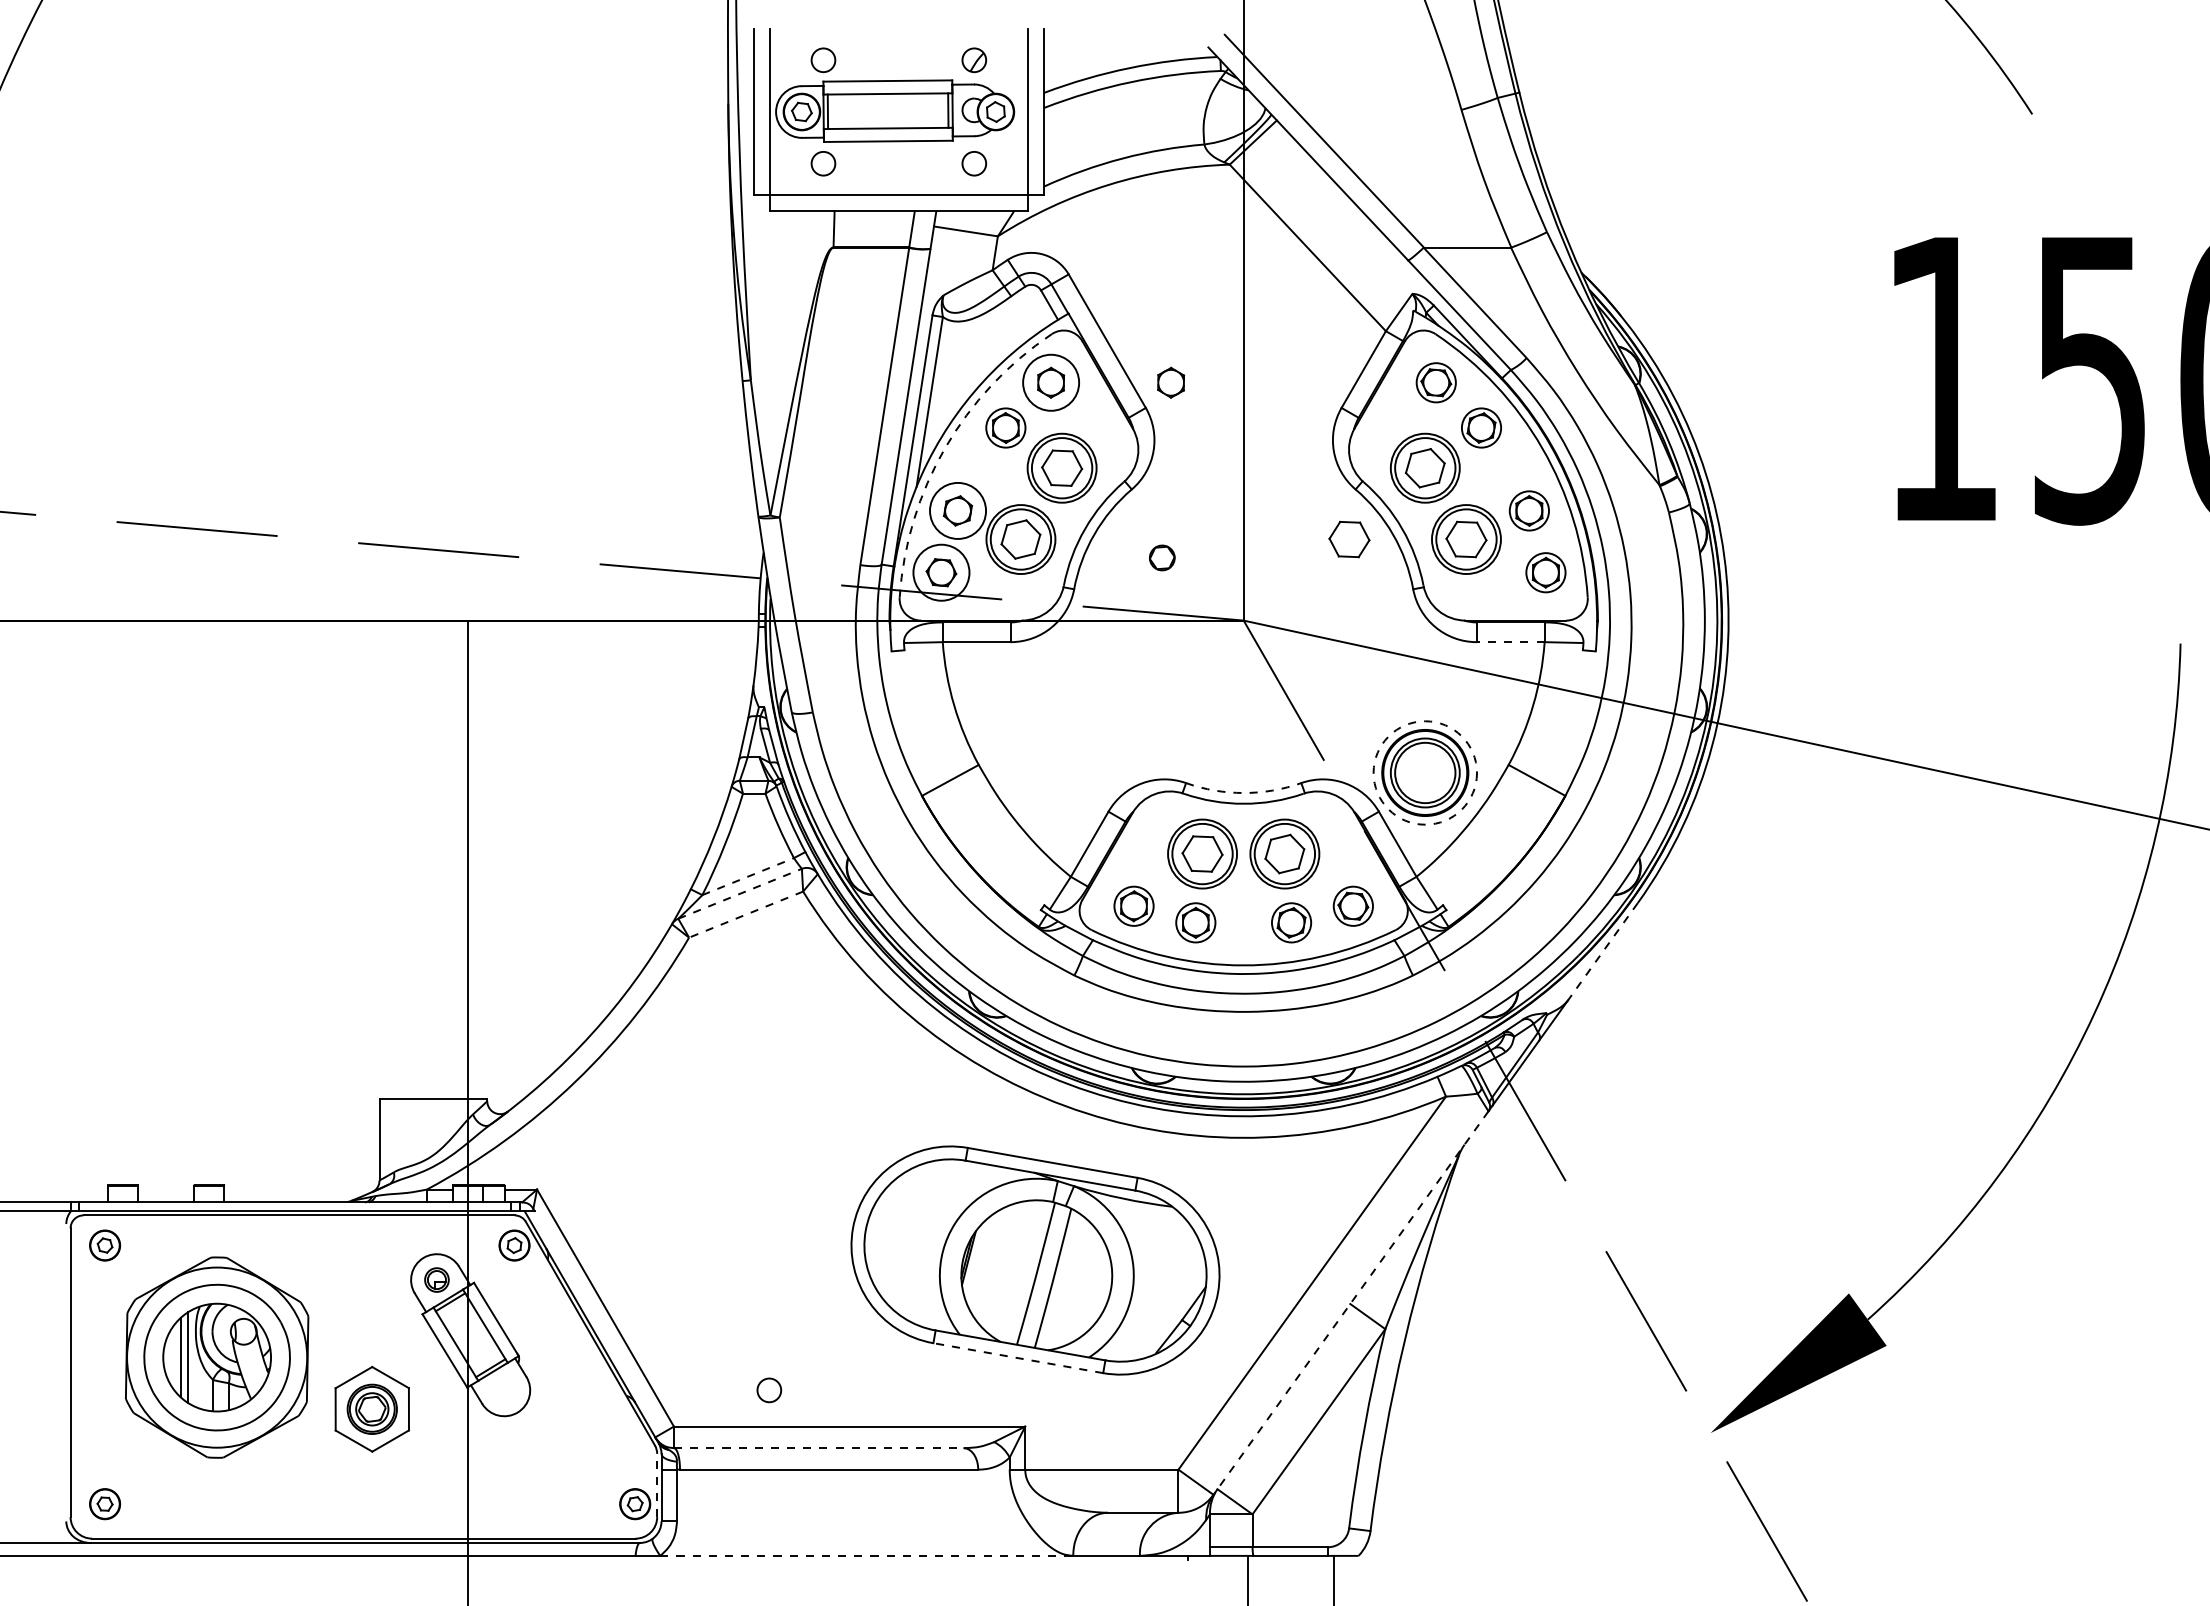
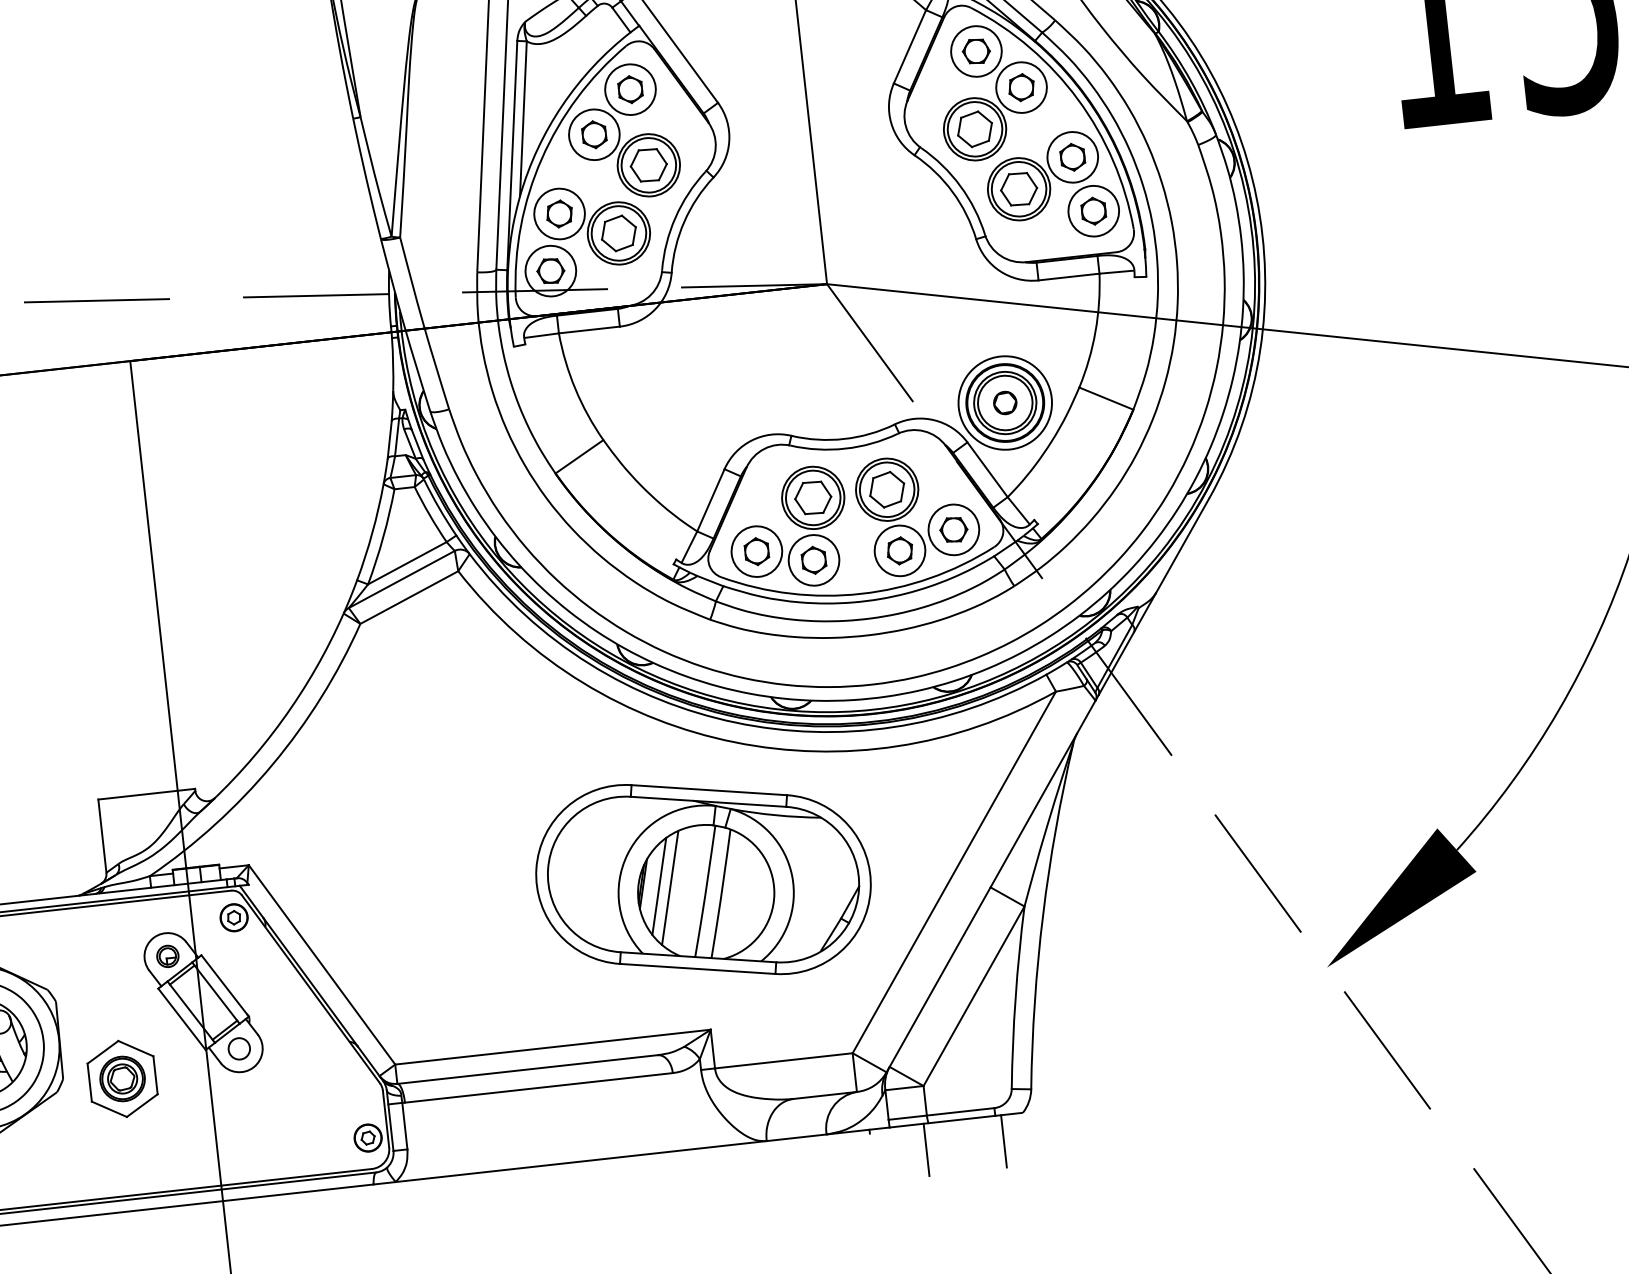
part: (1171, 382) -> (738, 77), removed
circle: (1436, 382) -> (976, 51), size x1.43
circle: (1005, 428) -> (594, 135), size x1.43
circle: (1481, 428) -> (1021, 88), size x1.43
arc: (945, 448) -> (542, 159), dashed -> solid
circle: (1529, 510) -> (1072, 156), size x1.43
part: (1349, 539) -> (914, 200), removed
part: (1162, 557) -> (1005, 402), moved
circle: (1545, 572) -> (1093, 211), size x1.43
line: (1510, 642) -> (1068, 277), dashed -> solid
circle: (1425, 772) -> (1005, 402), dashed -> solid
arc: (1243, 793) -> (844, 439), dashed -> solid
line: (748, 876) -> (407, 563), dashed -> solid
line: (740, 893) -> (402, 579), dashed -> solid
circle: (1134, 906) -> (757, 551), size x1.43
circle: (1353, 906) -> (954, 530), size x1.43
line: (746, 914) -> (409, 597), dashed -> solid
circle: (1195, 922) -> (813, 560), size x1.43
circle: (1291, 922) -> (899, 550), size x1.43
line: (1602, 951) -> (1182, 545), dashed -> solid
line: (985, 1262) -> (658, 886), added
line: (997, 1265) -> (669, 887), added
line: (1351, 1303) -> (991, 886), dashed -> solid
line: (1017, 1358) -> (697, 969), dashed -> solid
circle: (769, 1390) -> (239, 1048), moved
line: (818, 1448) -> (527, 1069), dashed -> solid
line: (657, 1485) -> (386, 1119), dashed -> solid
line: (867, 1555) -> (581, 1161), dashed -> solid

